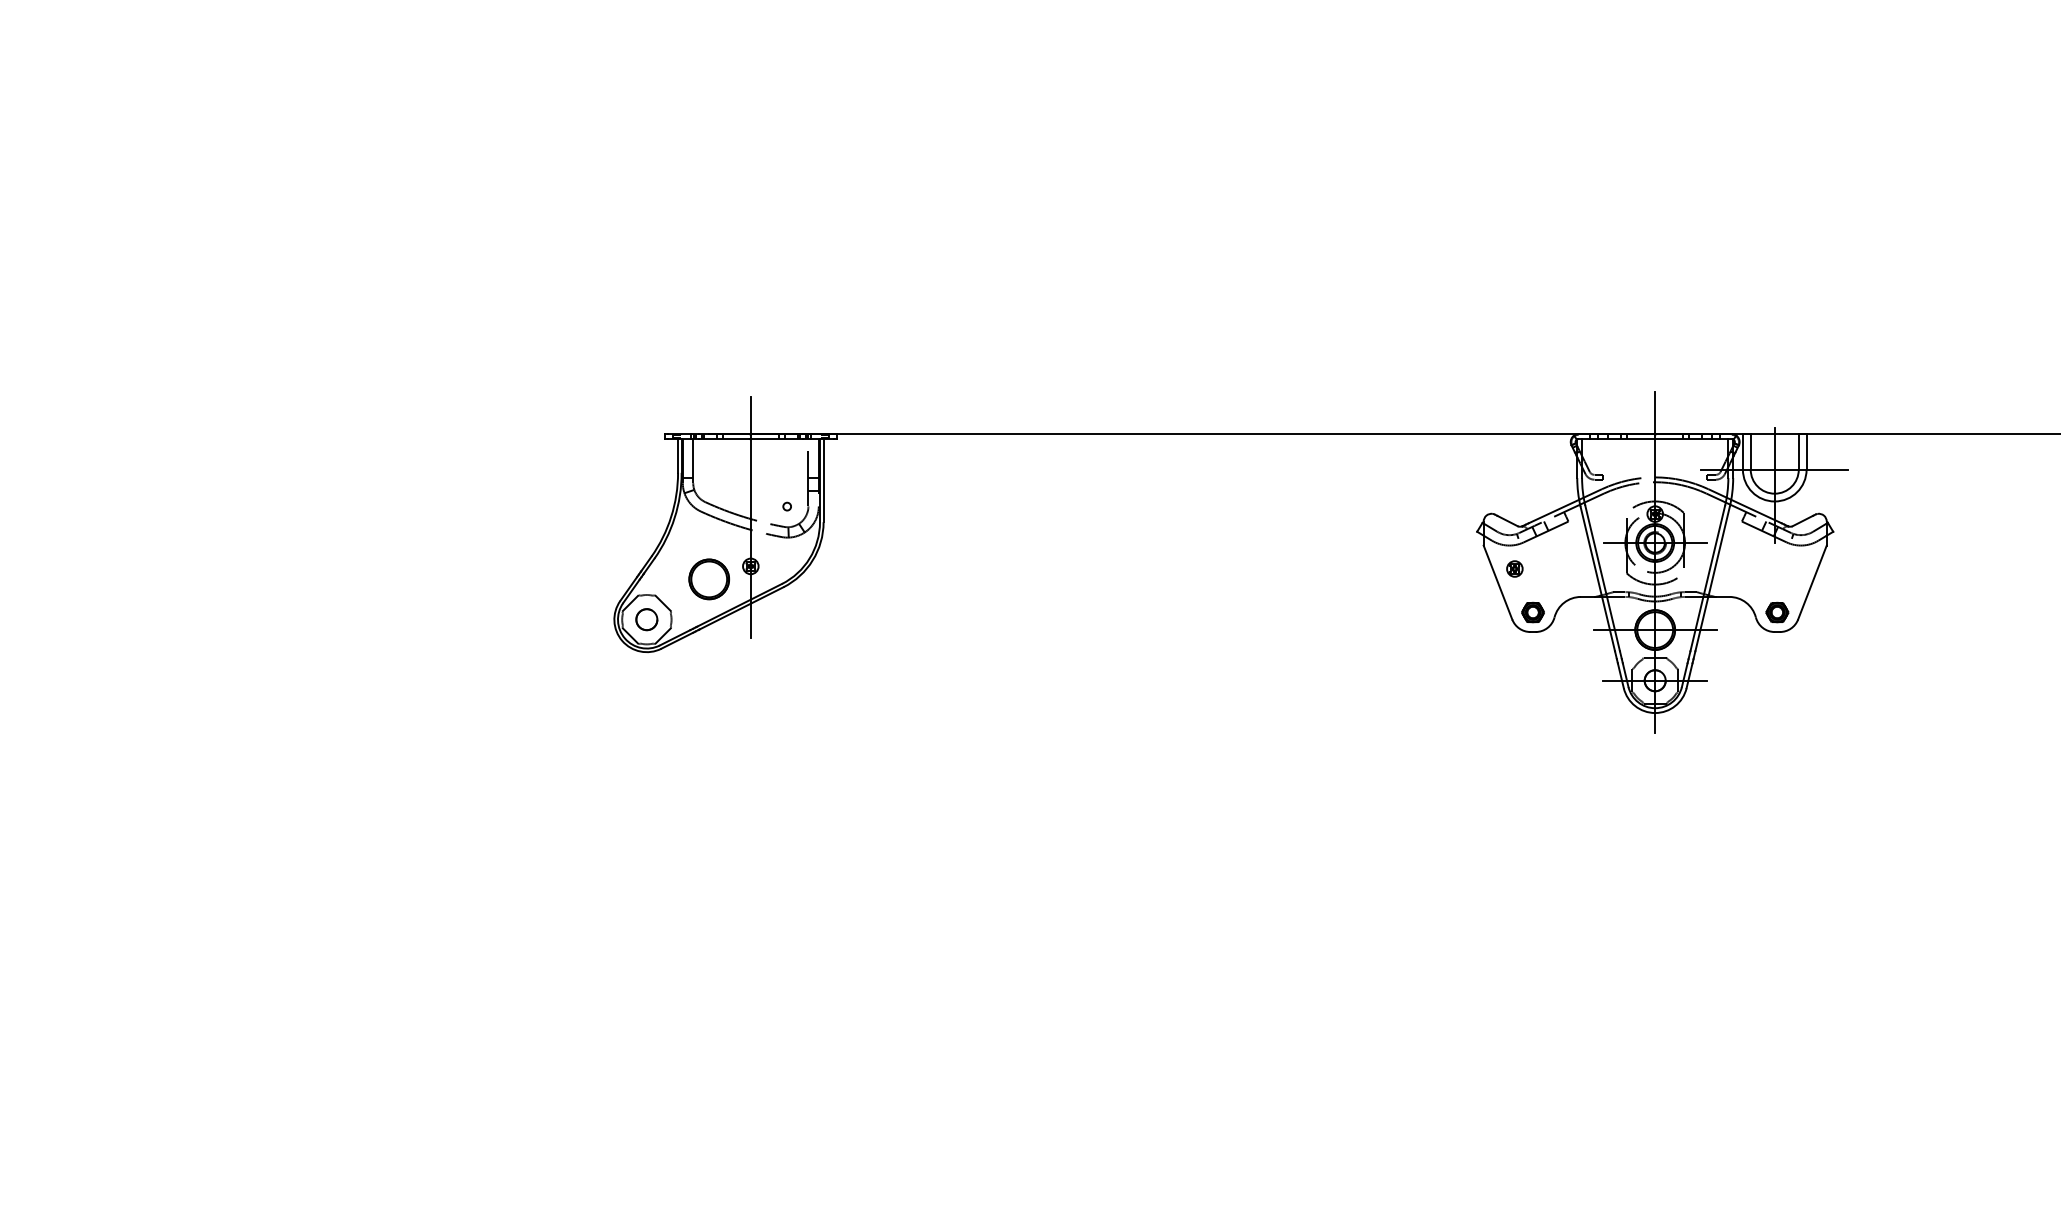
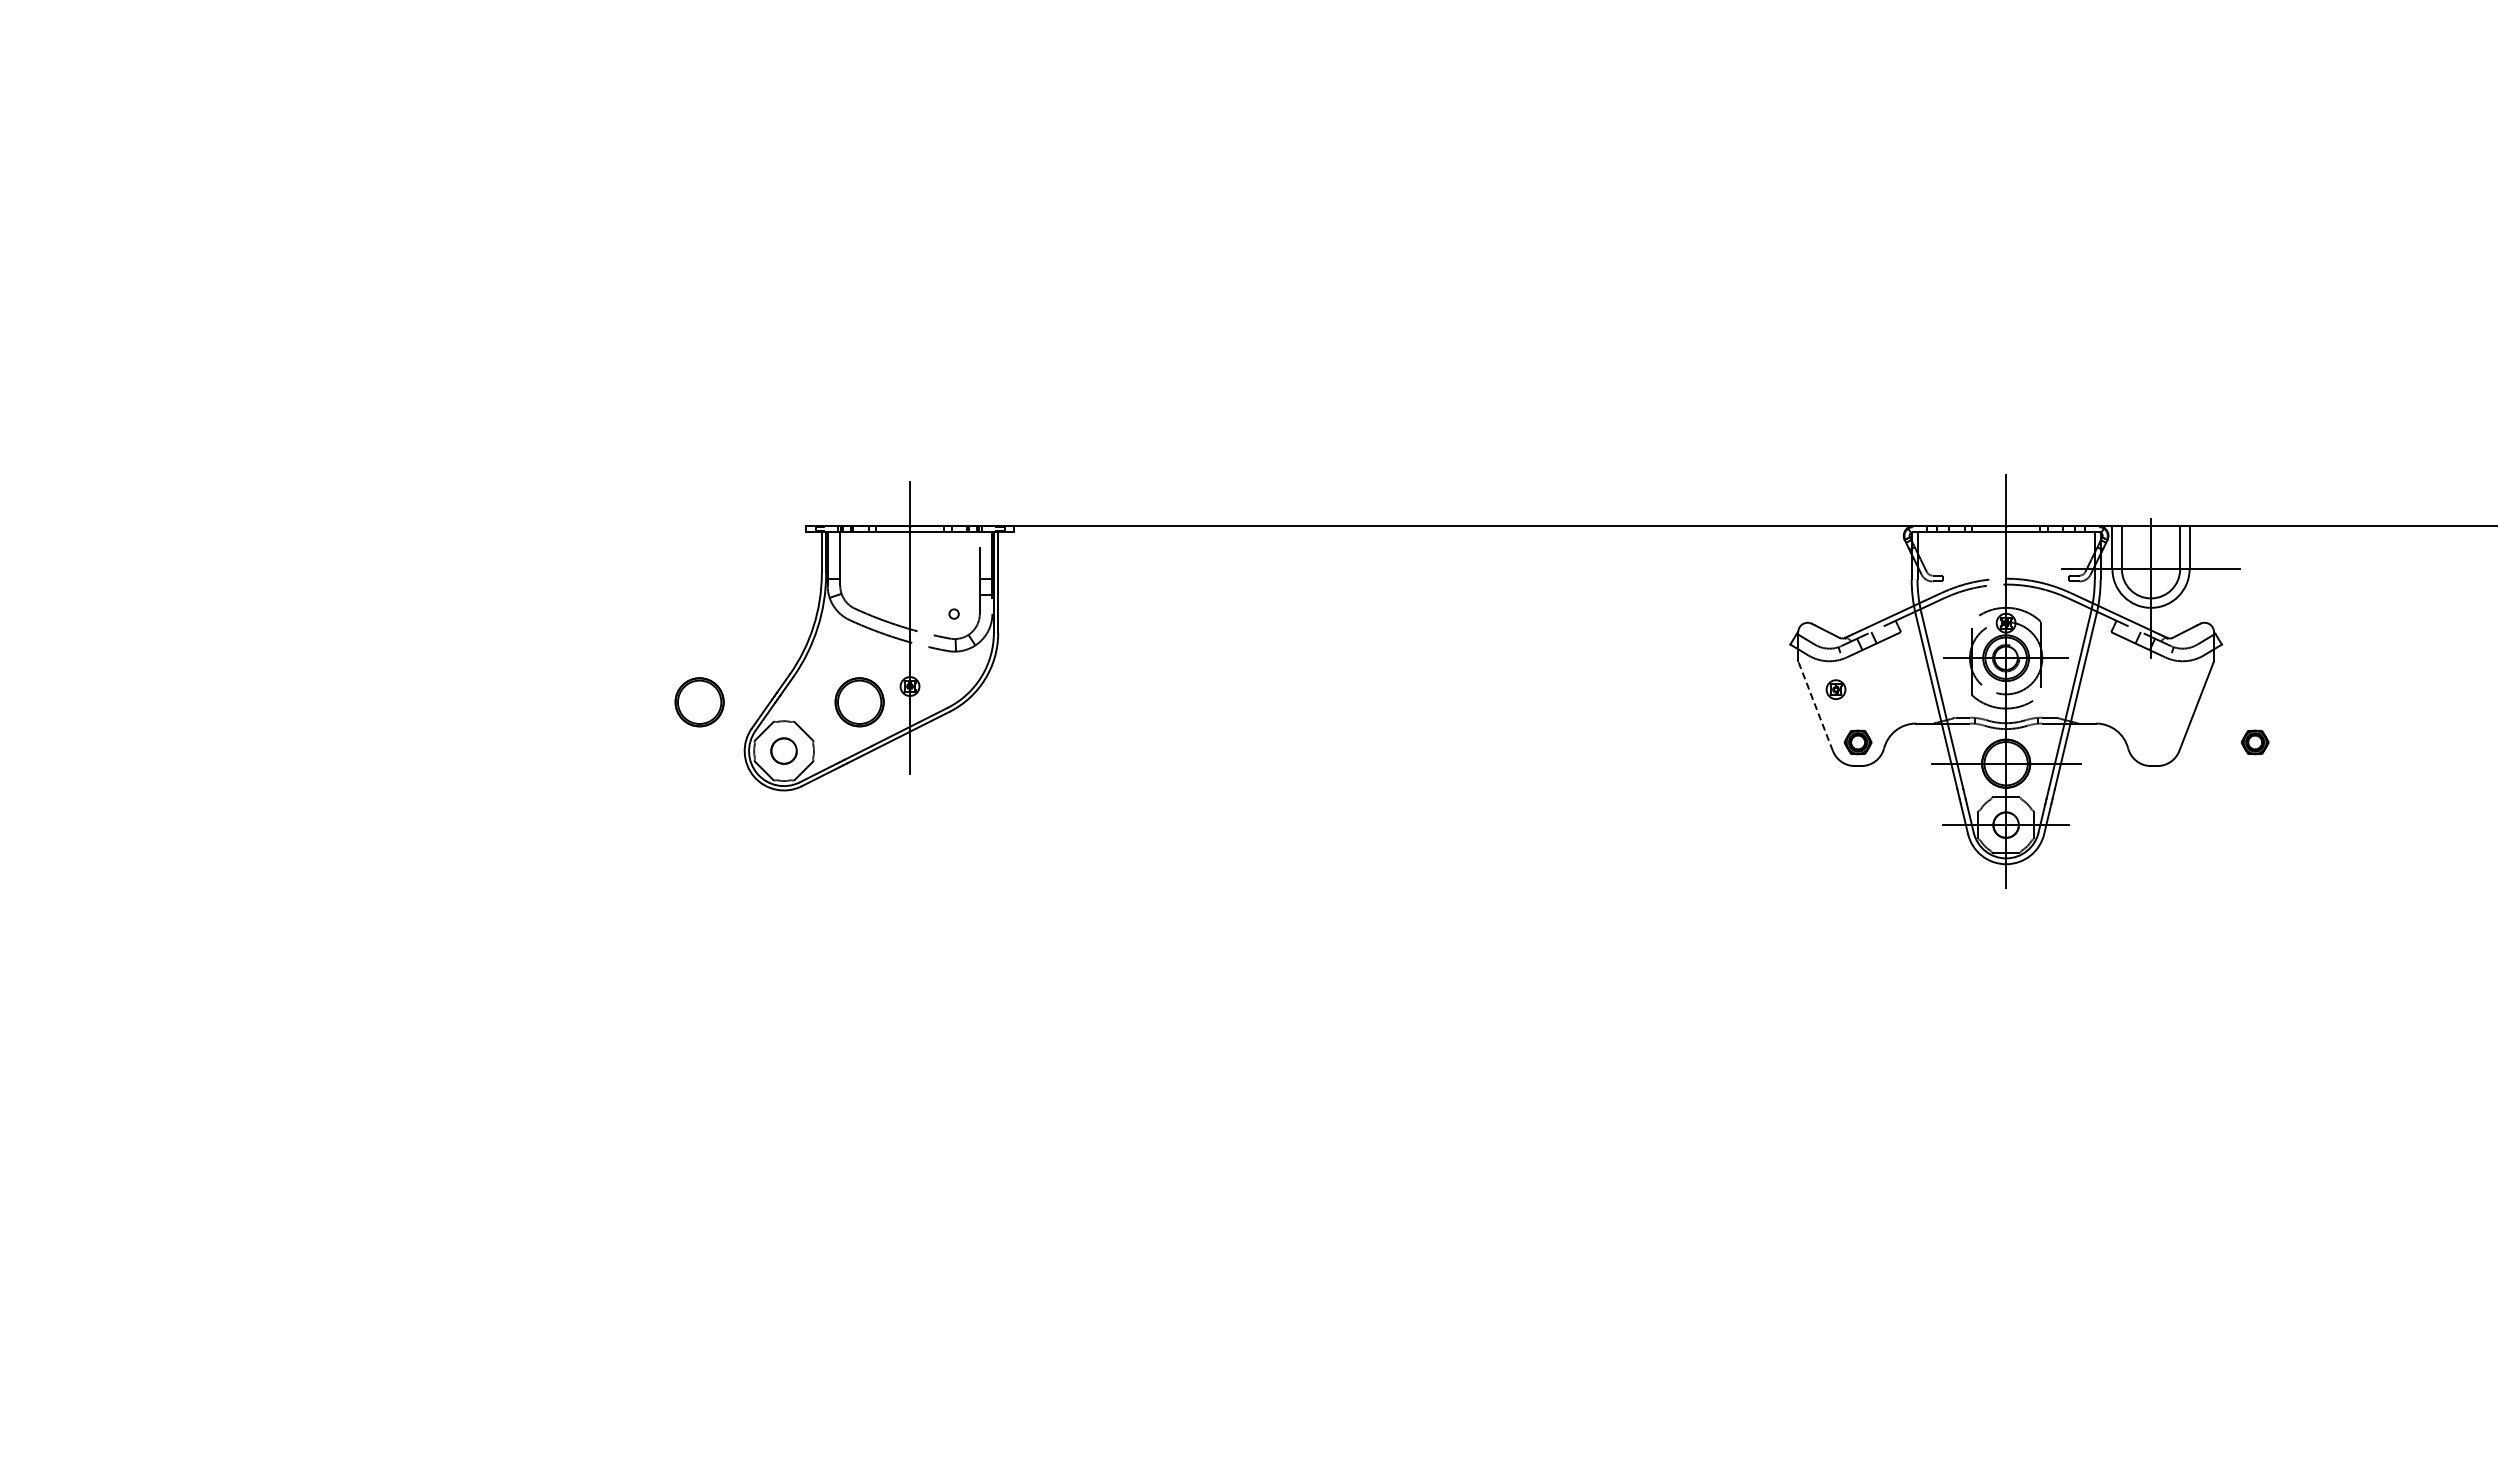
part: (577, 579) -> (699, 702), added
line: (1497, 582) -> (1815, 705), solid -> dashed
part: (1776, 612) -> (2254, 742), moved

